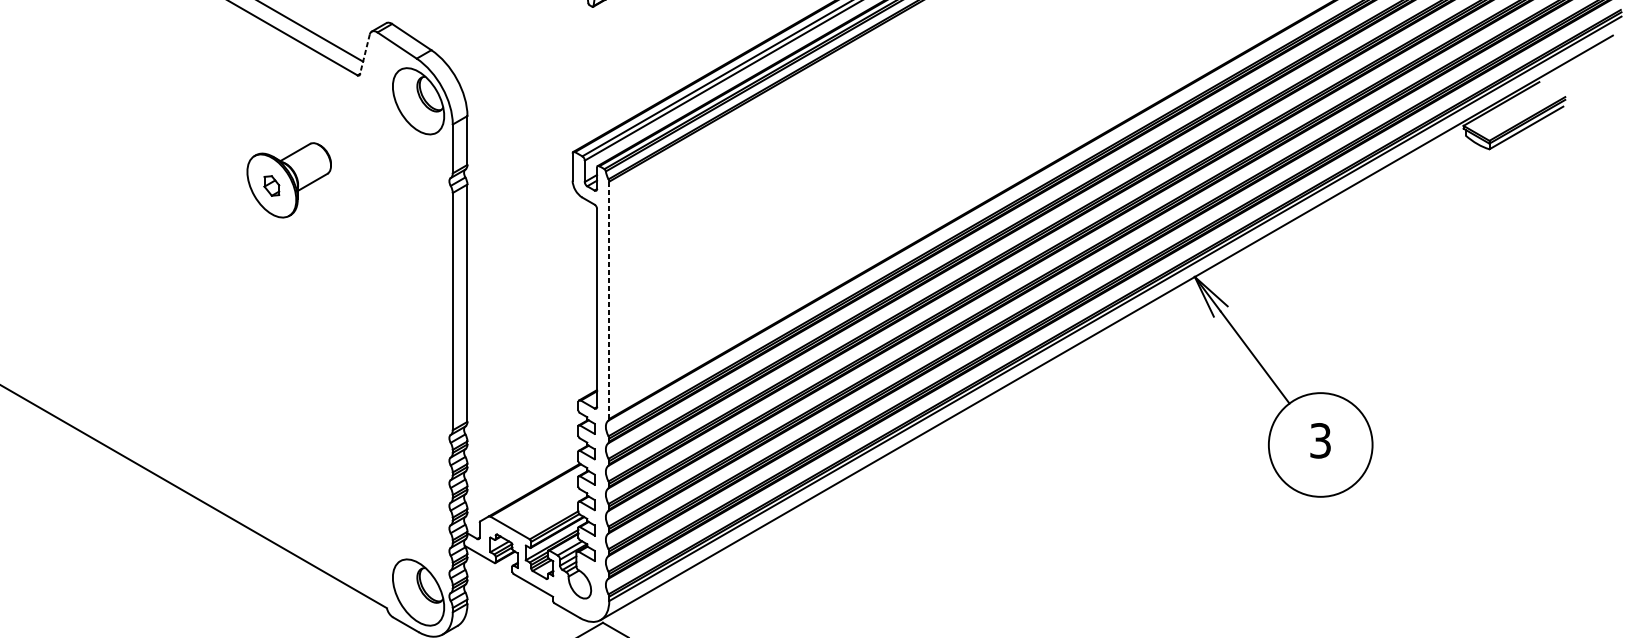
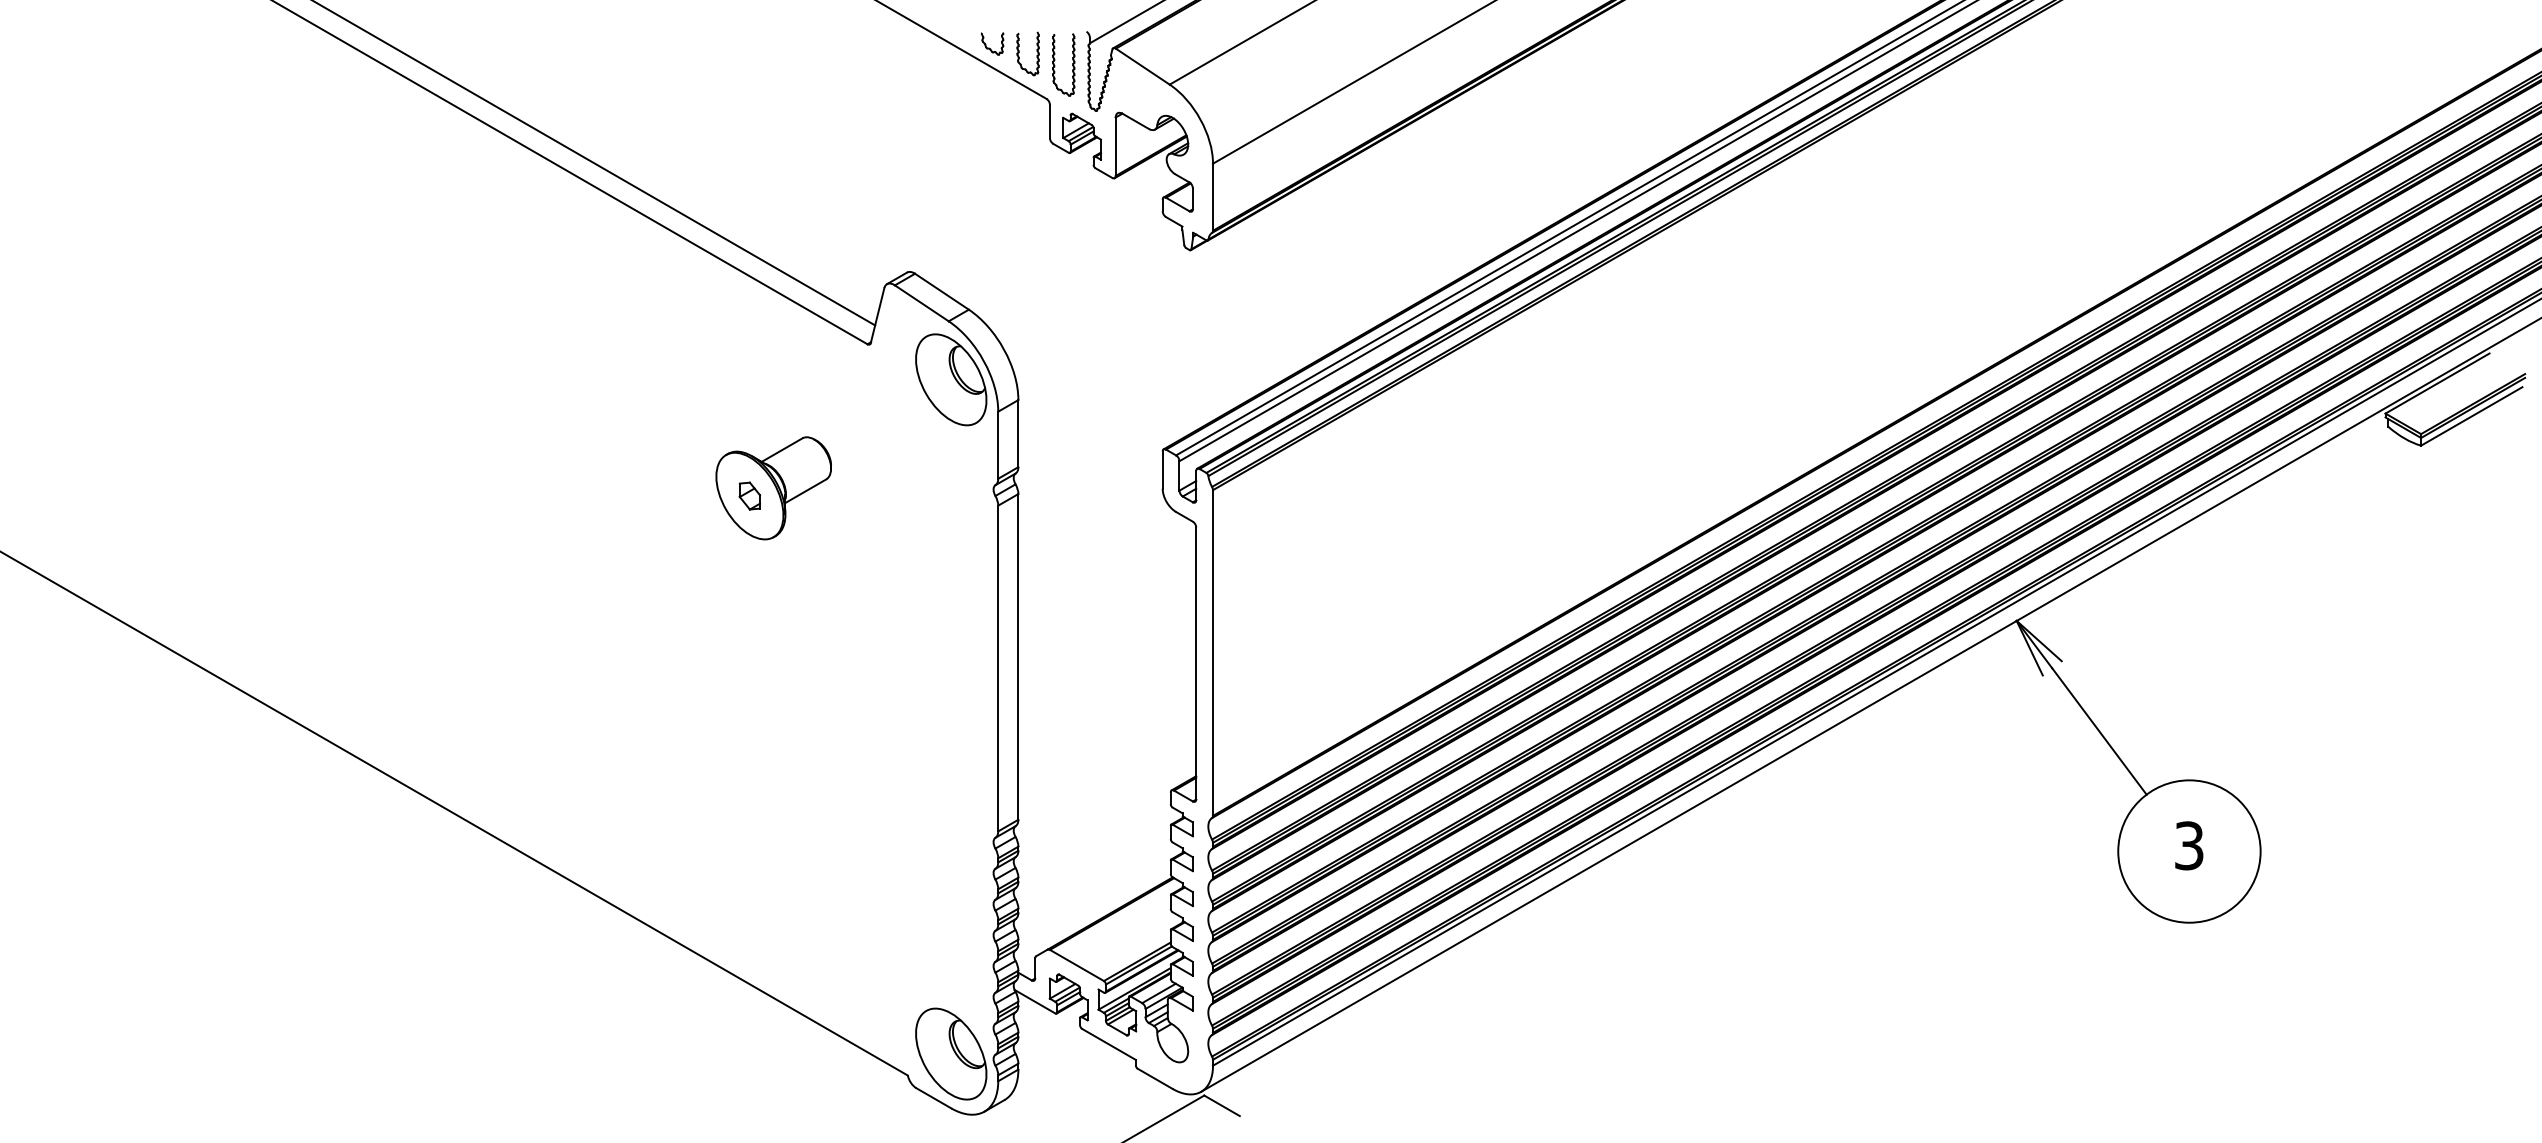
line: (364, 55) -> (877, 316), dashed -> solid
line: (609, 300) -> (1213, 653), dashed -> solid

